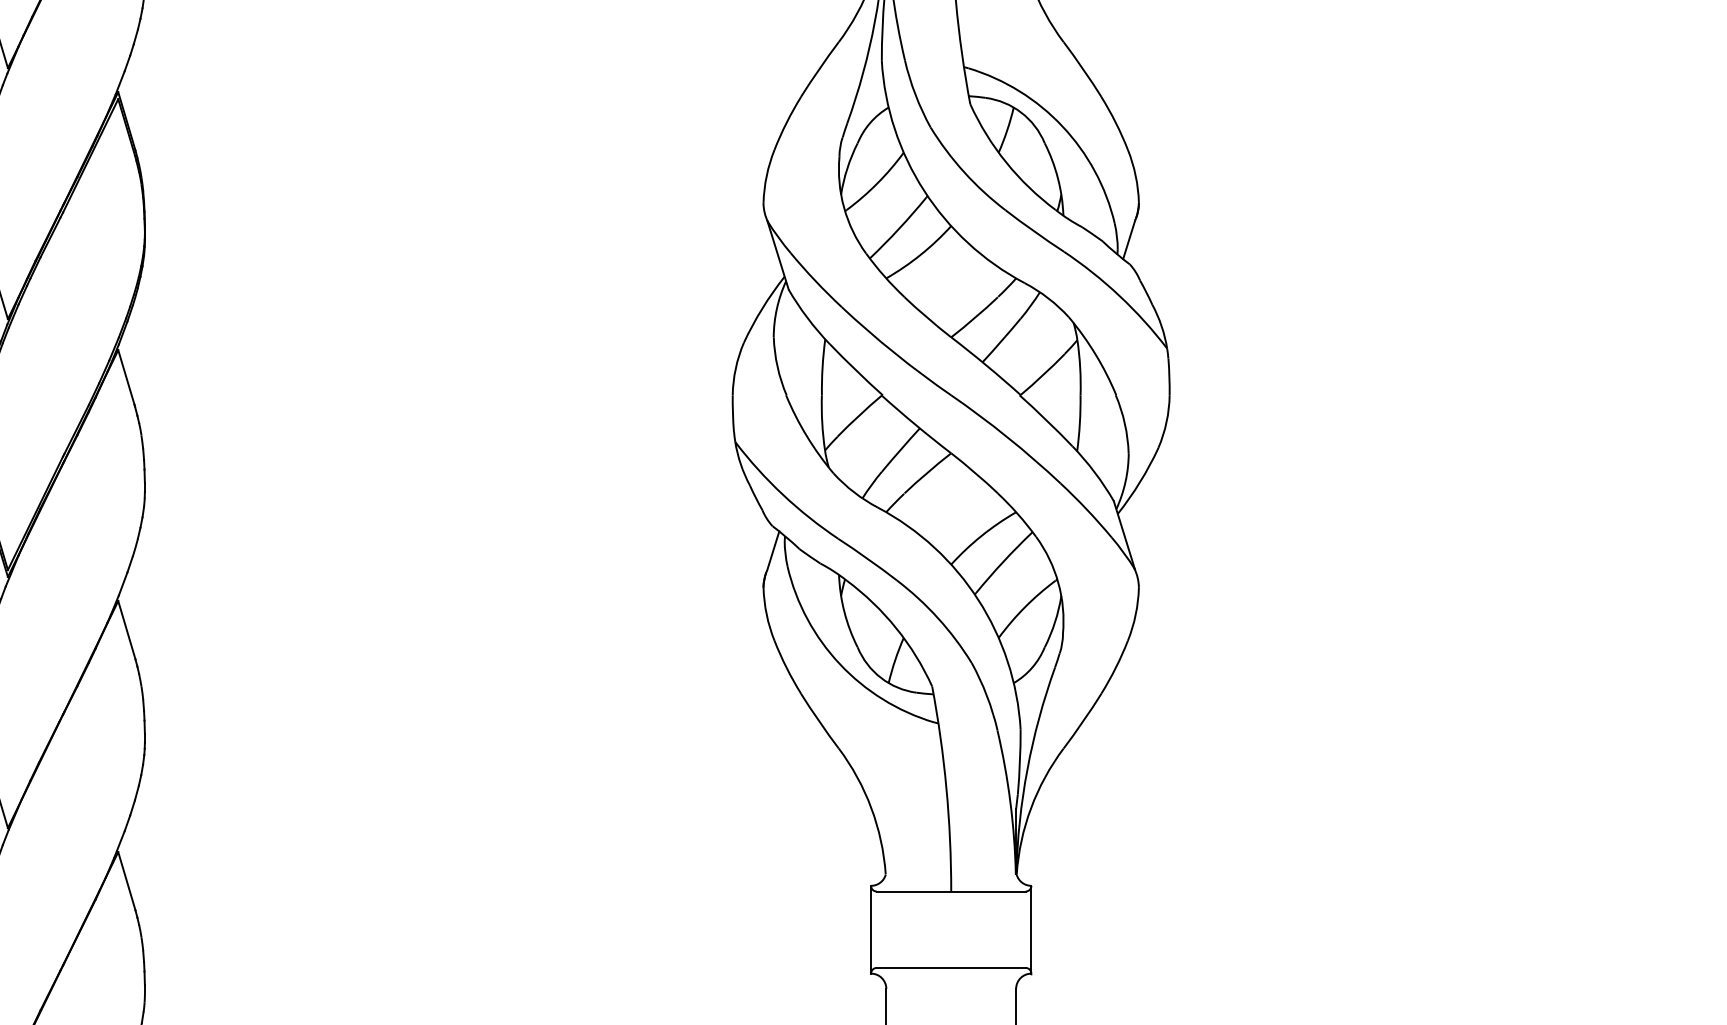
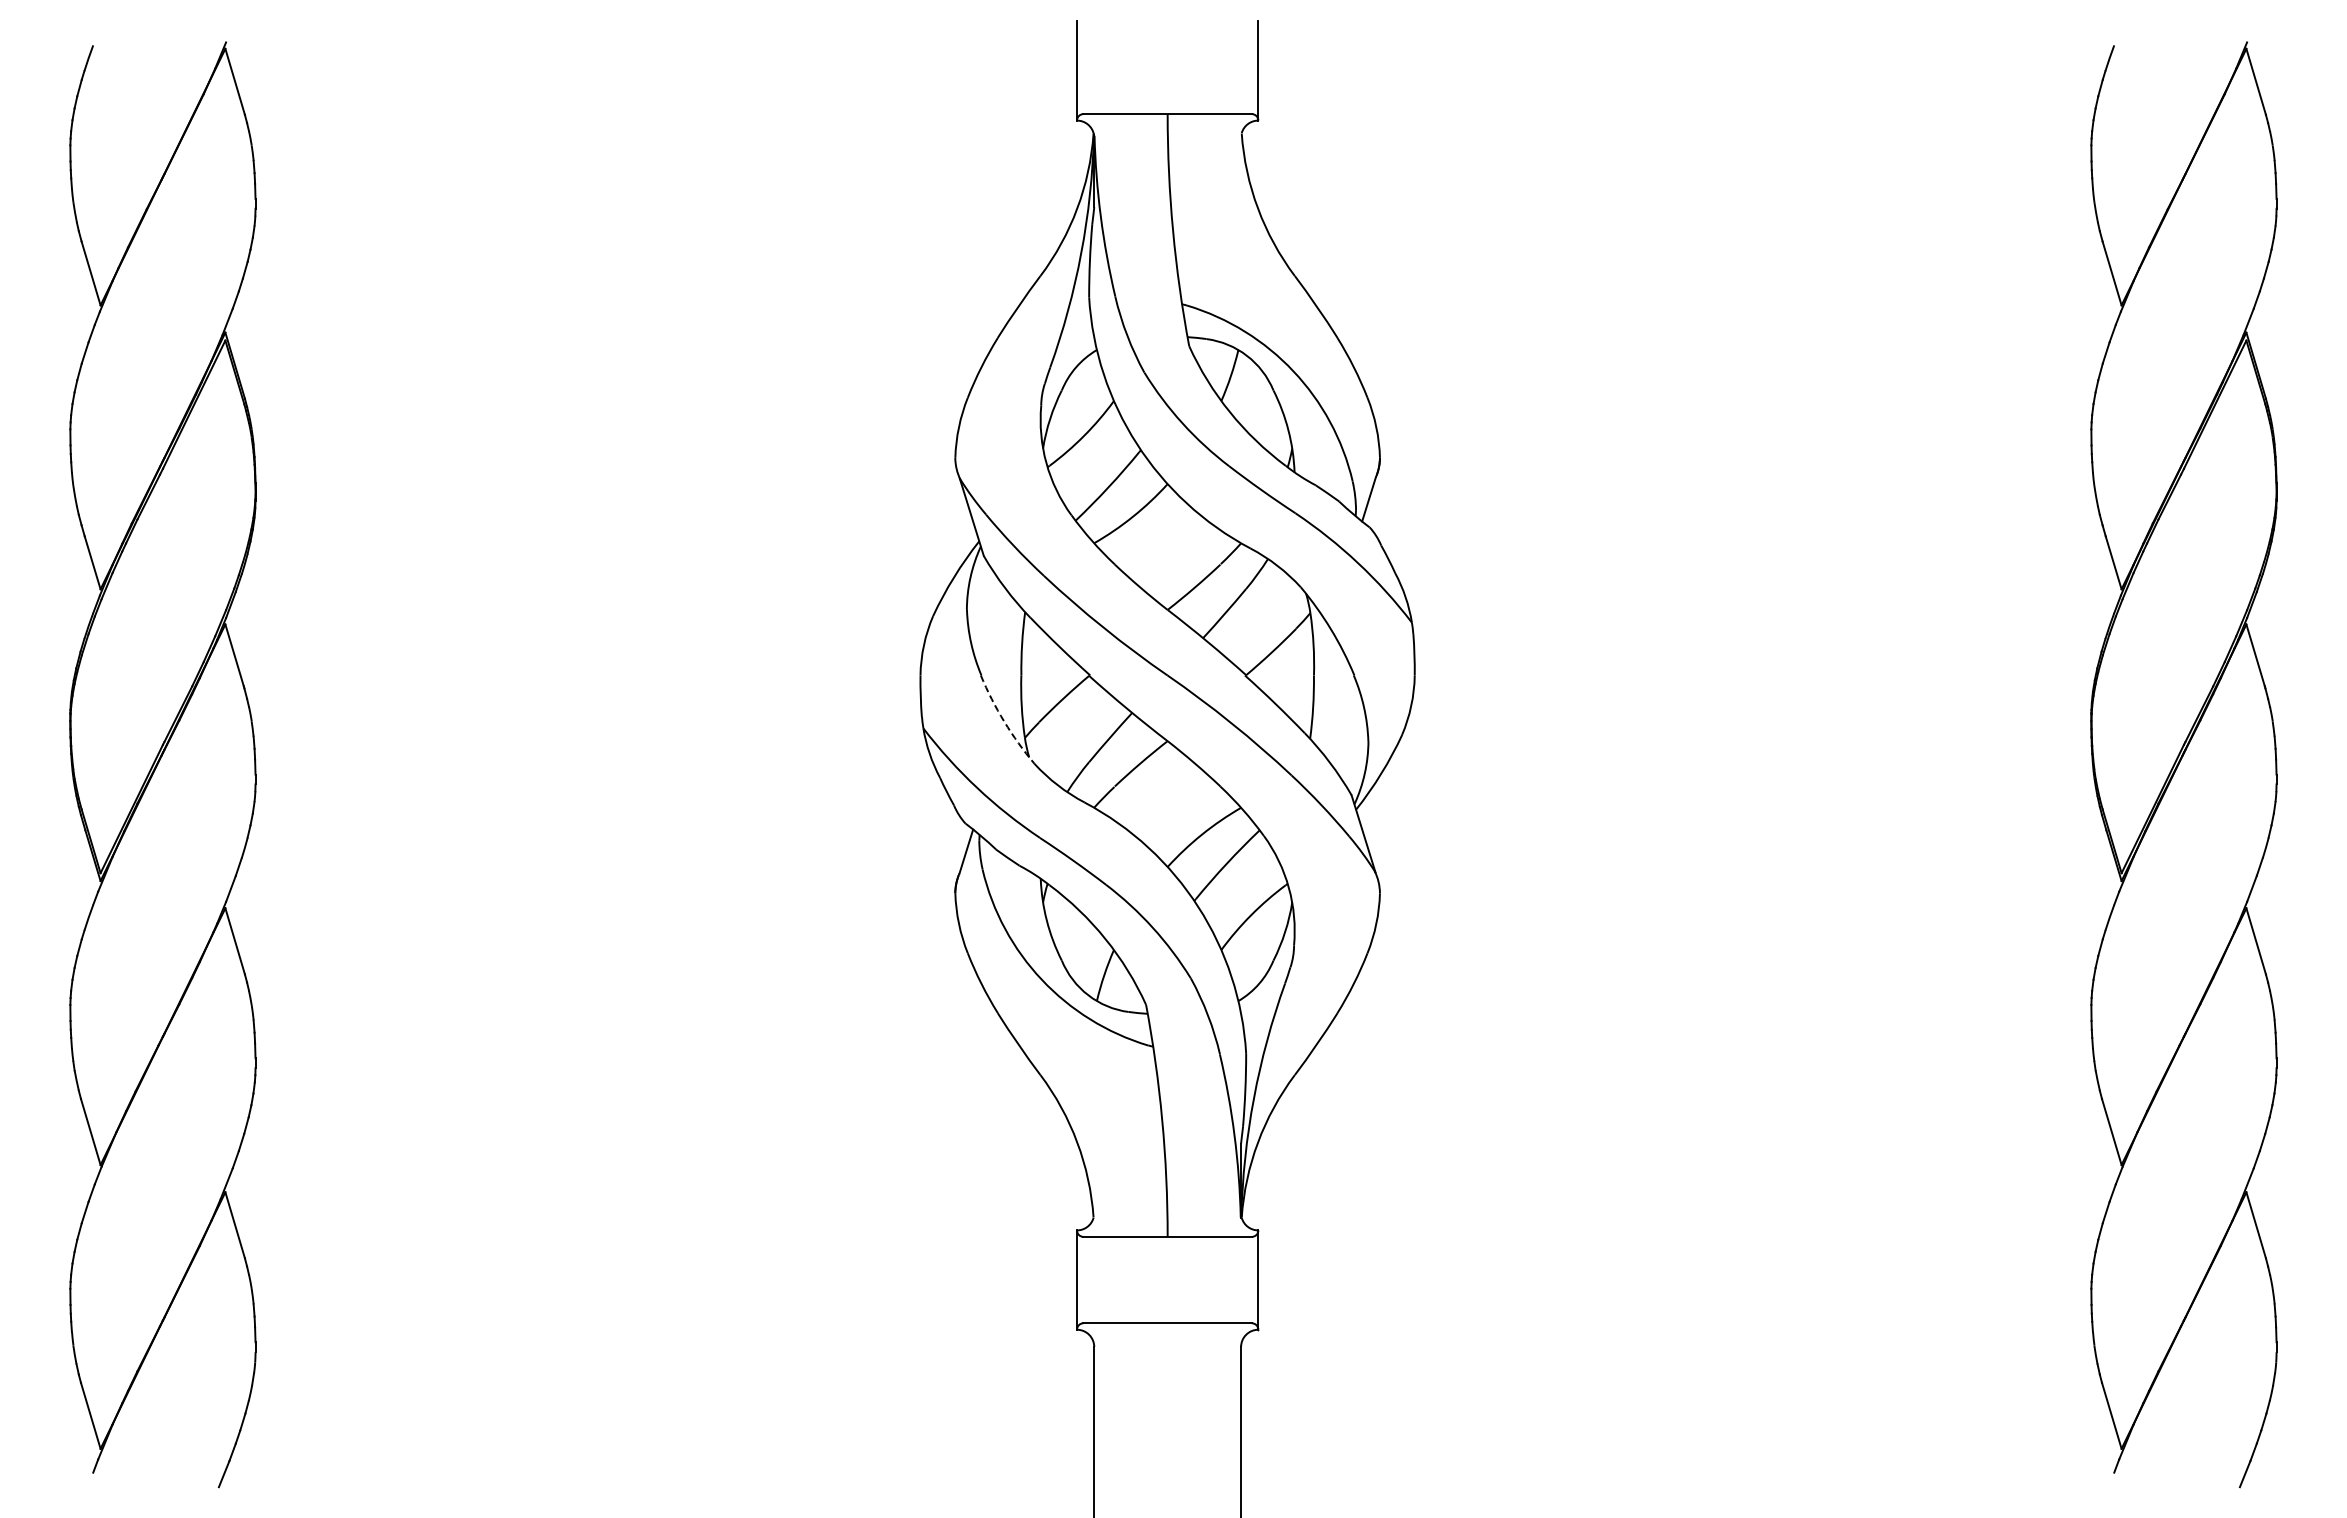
arc: (806, 435) -> (1004, 721), solid -> dashed

